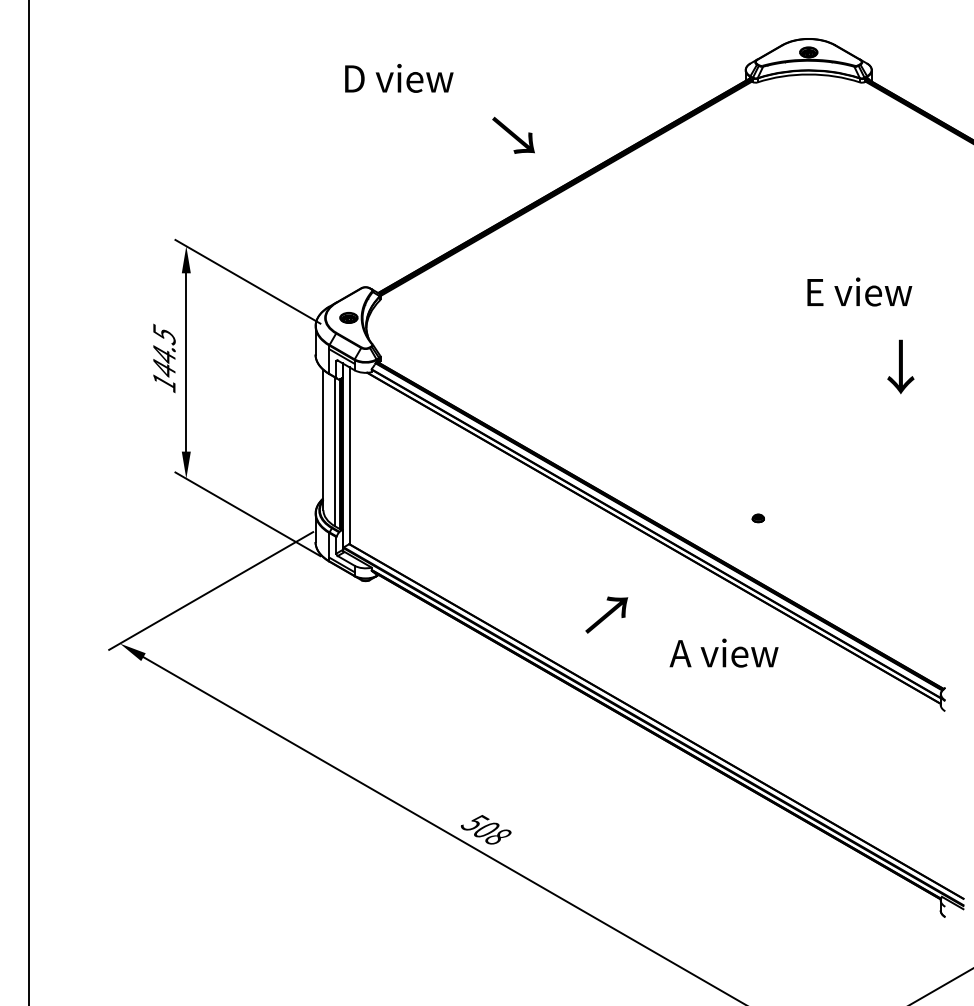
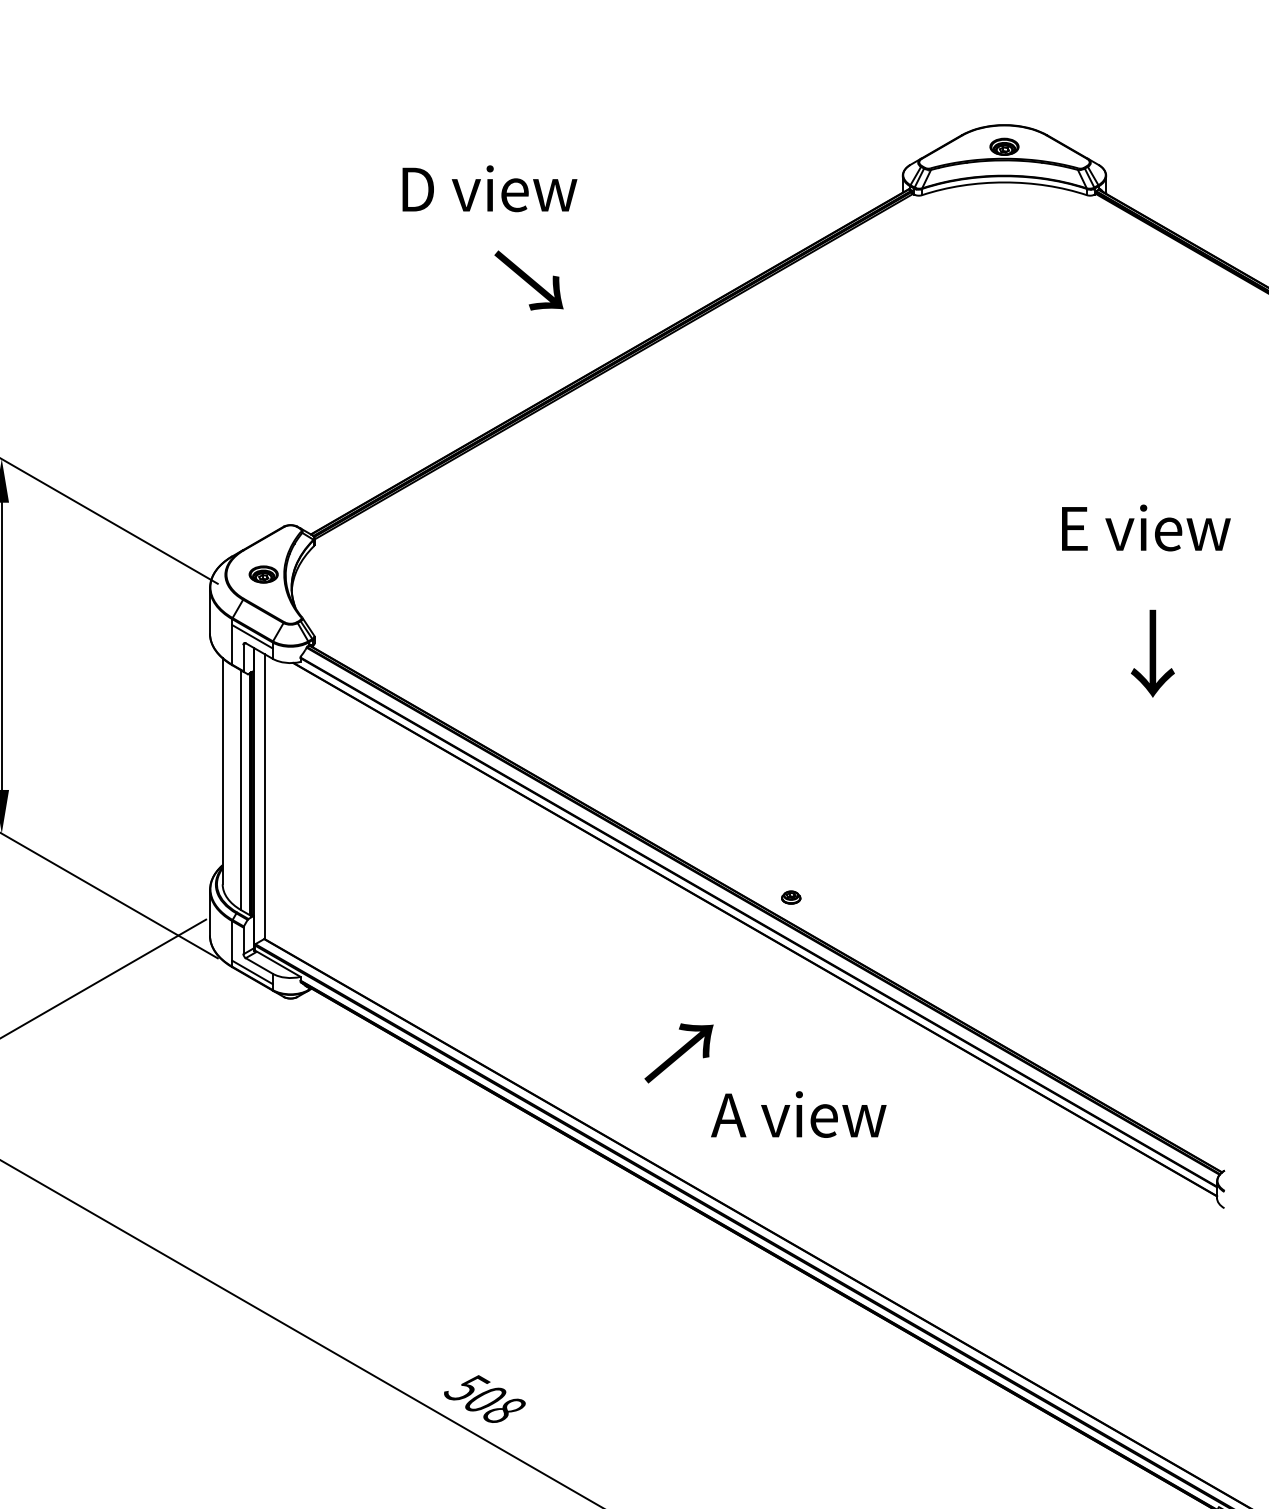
text: (399, 78) -> (490, 188), moved
text: (859, 291) -> (1145, 527), moved
part: (757, 518) -> (789, 897), moved
text: (723, 652) -> (797, 1113), moved

